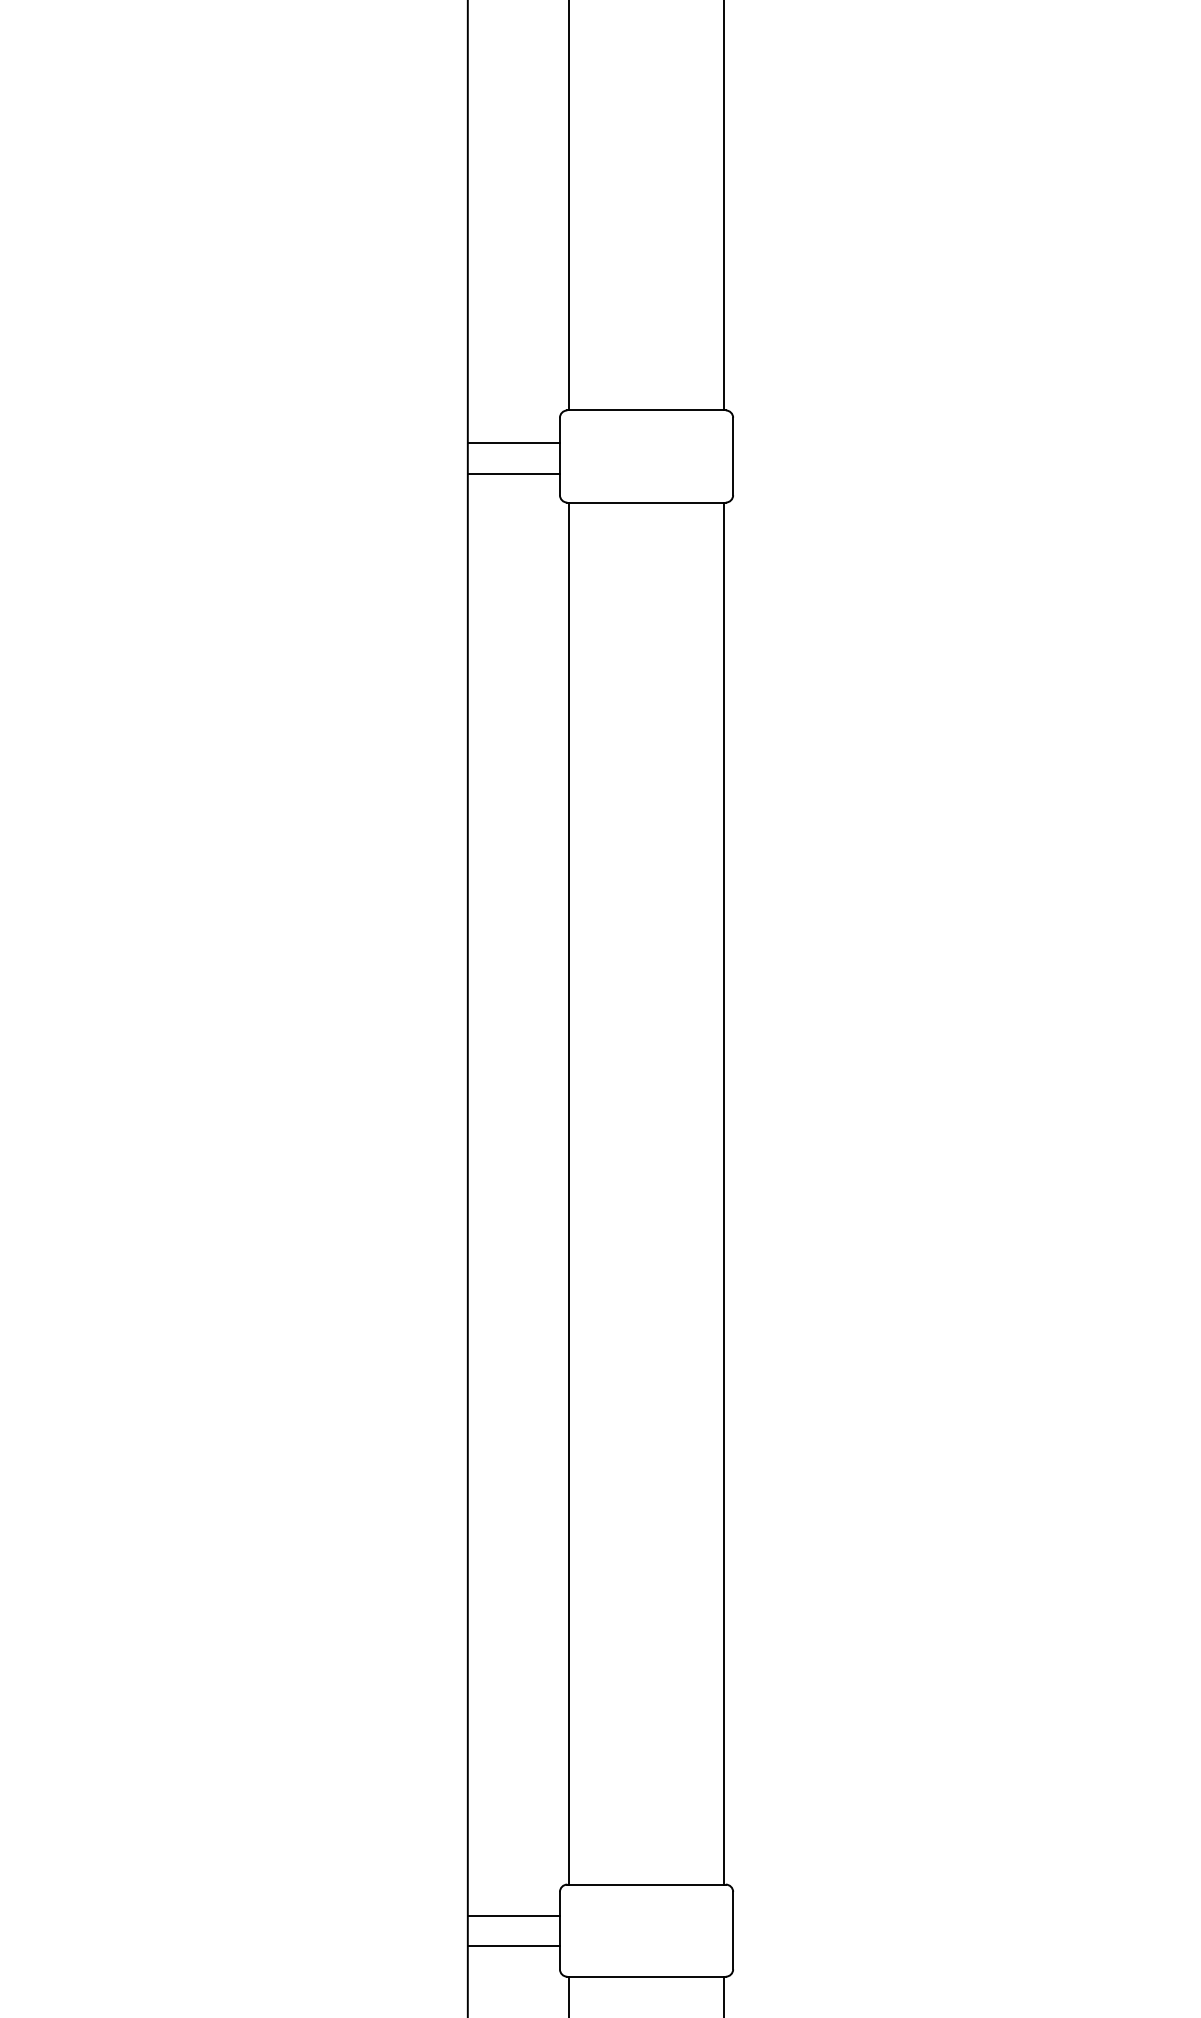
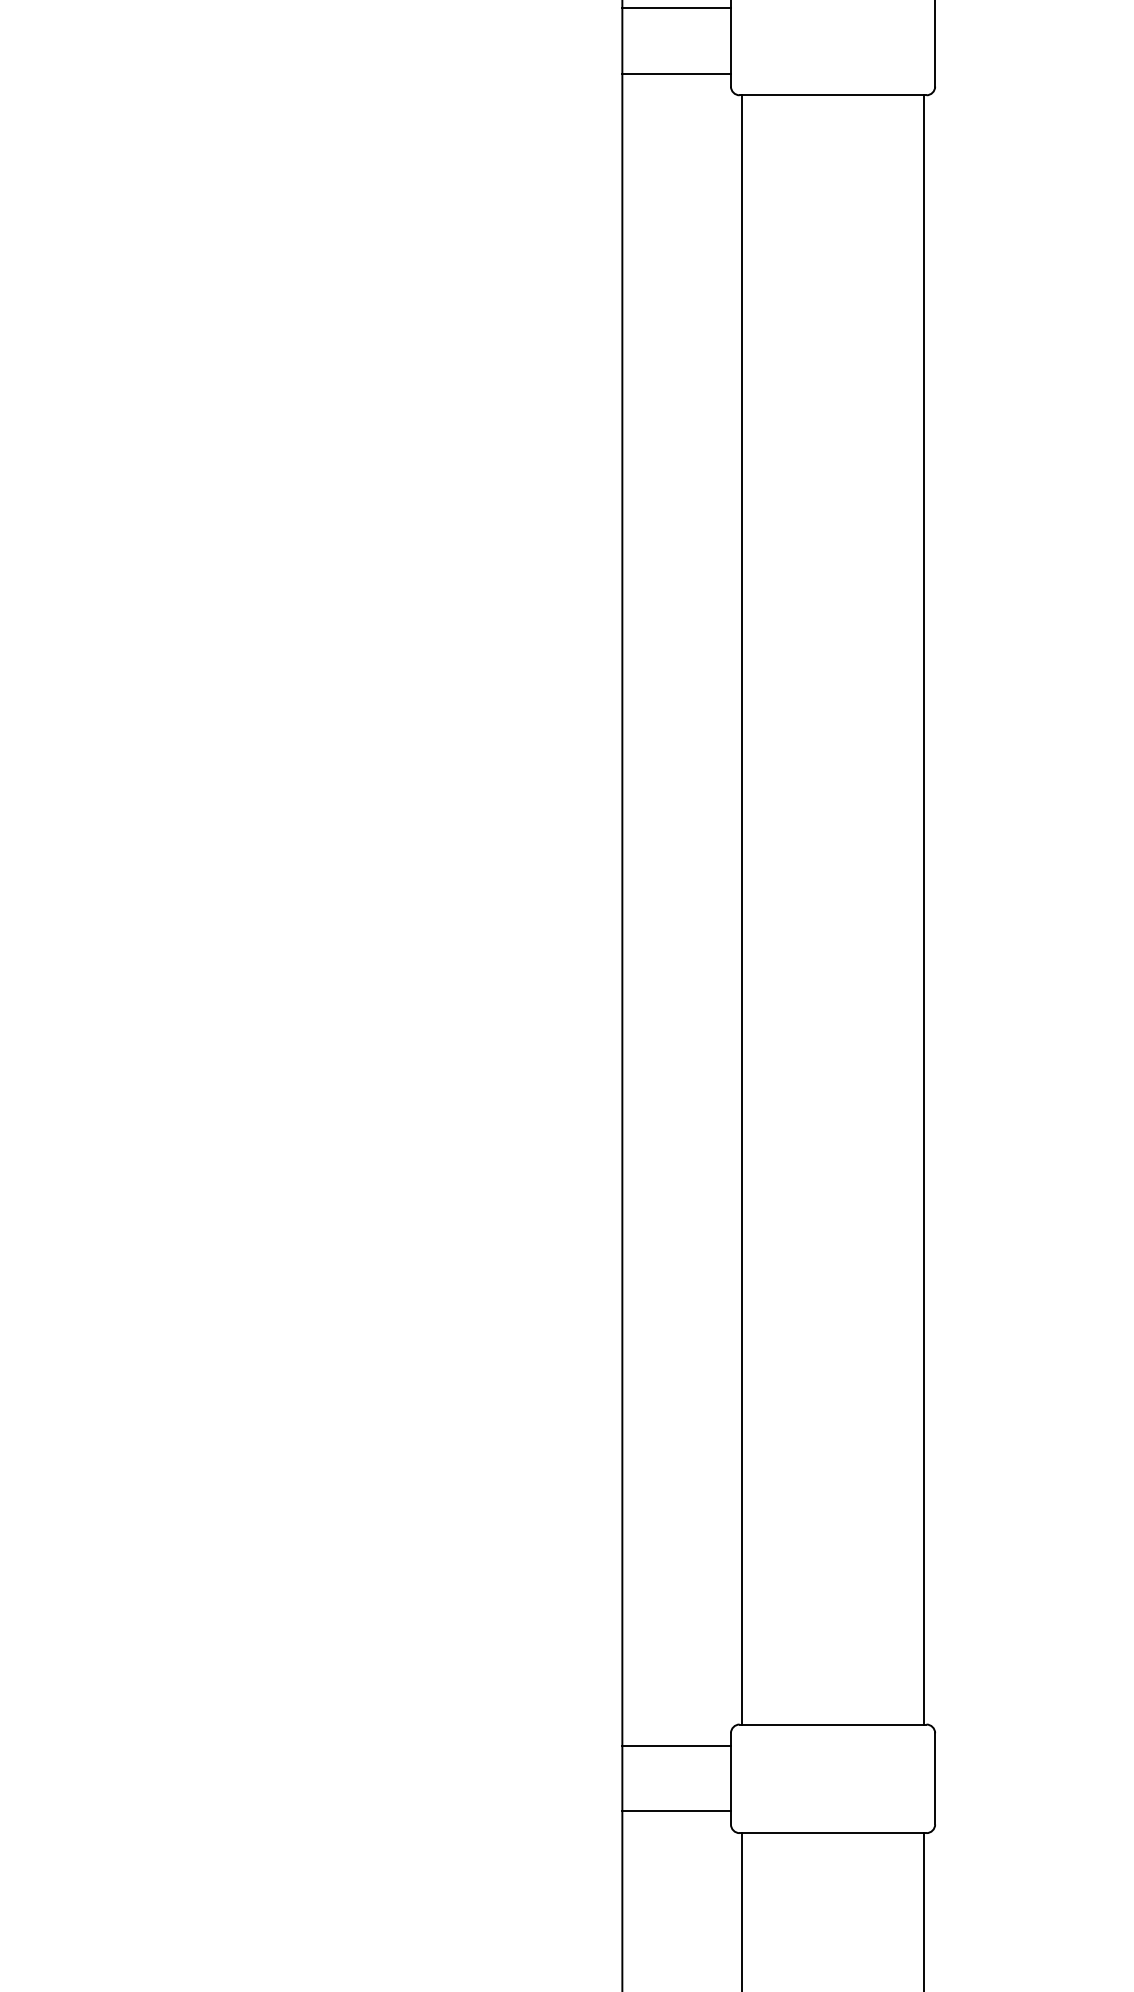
line: (513, 443) -> (676, 73), moved
line: (513, 473) -> (676, 7), moved
line: (513, 1916) -> (676, 1811), moved
line: (513, 1946) -> (676, 1746), moved

